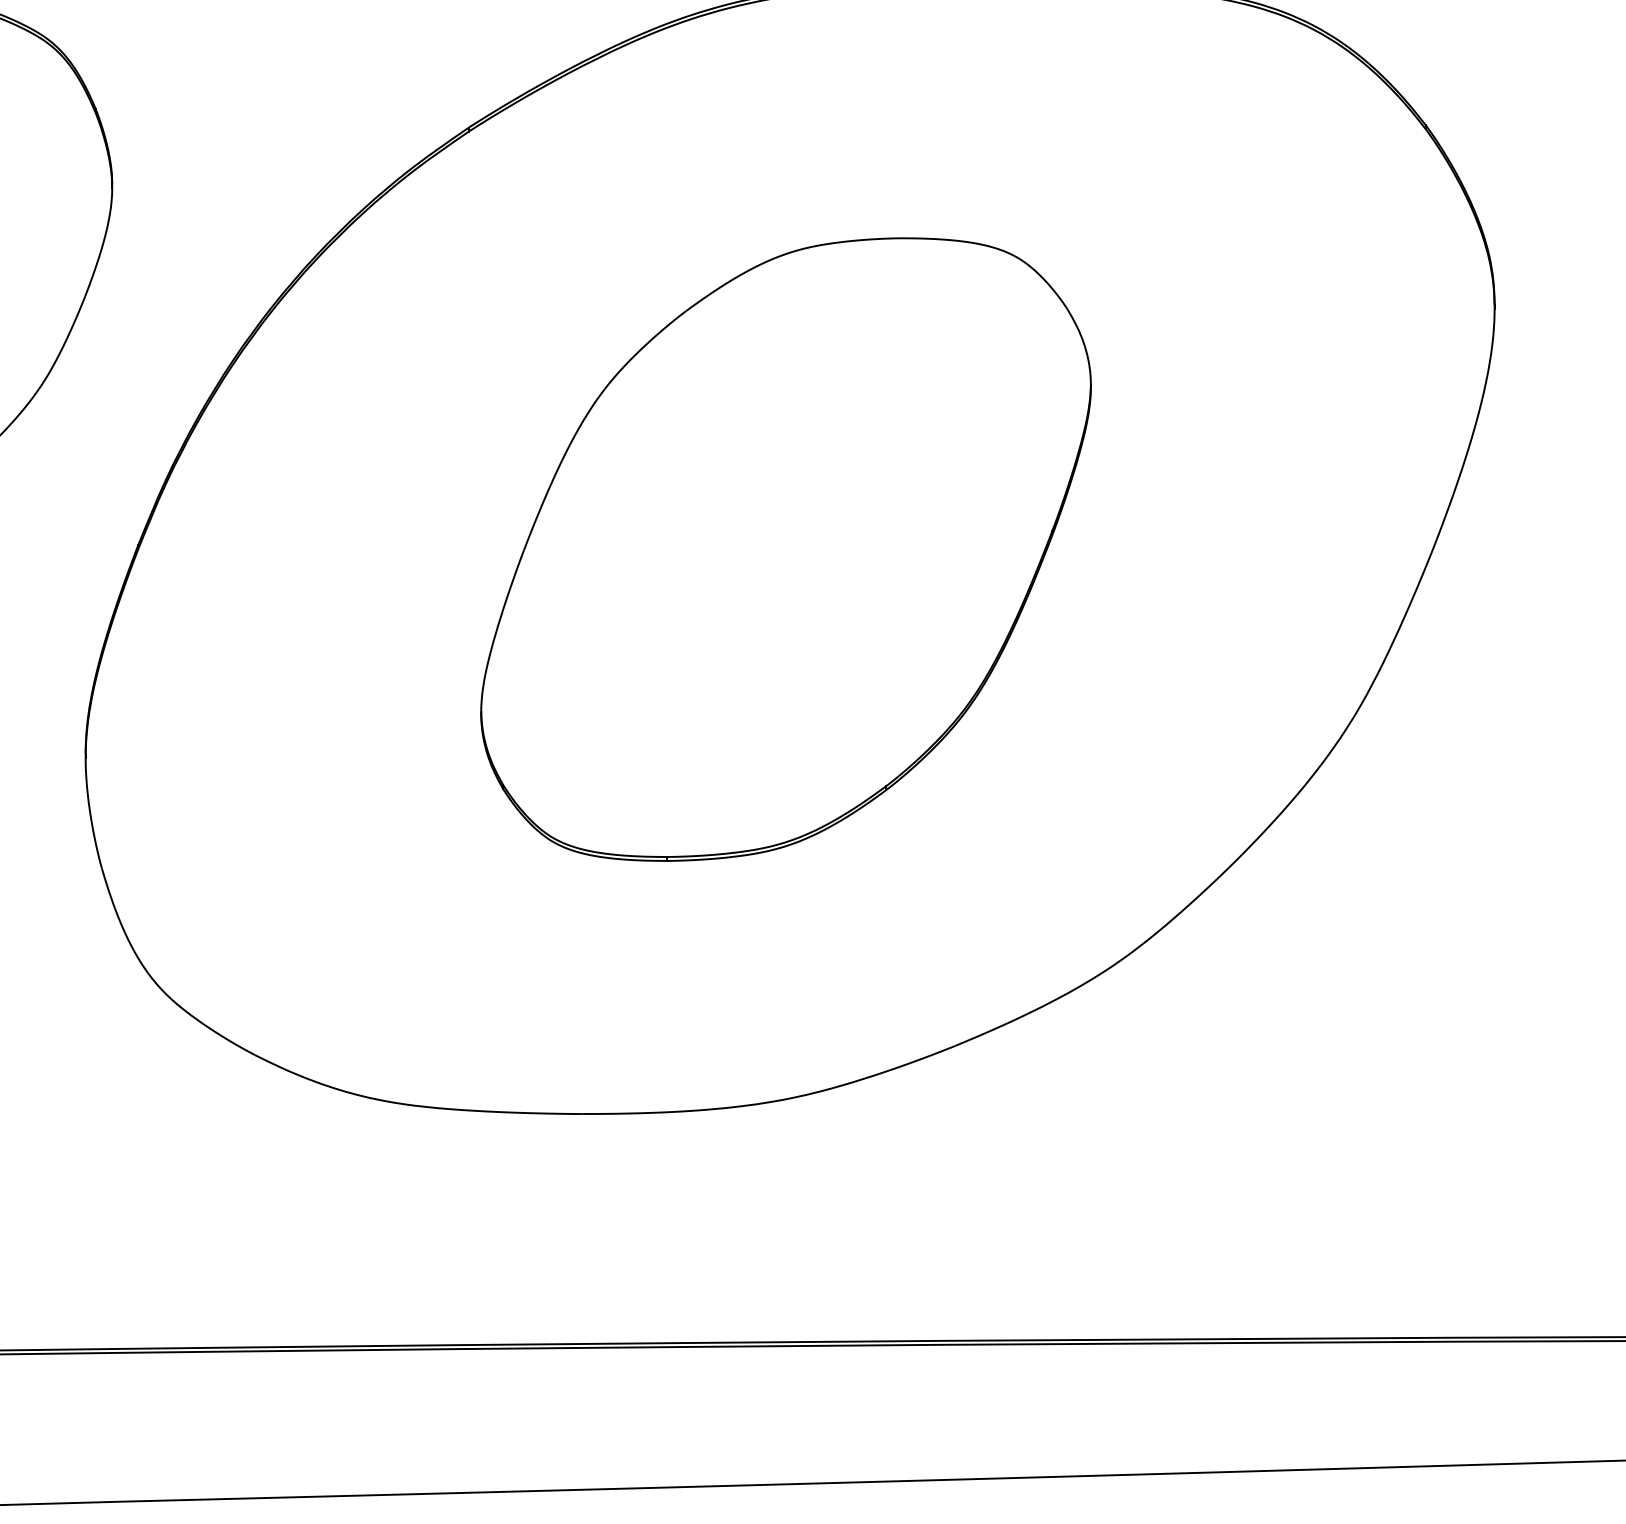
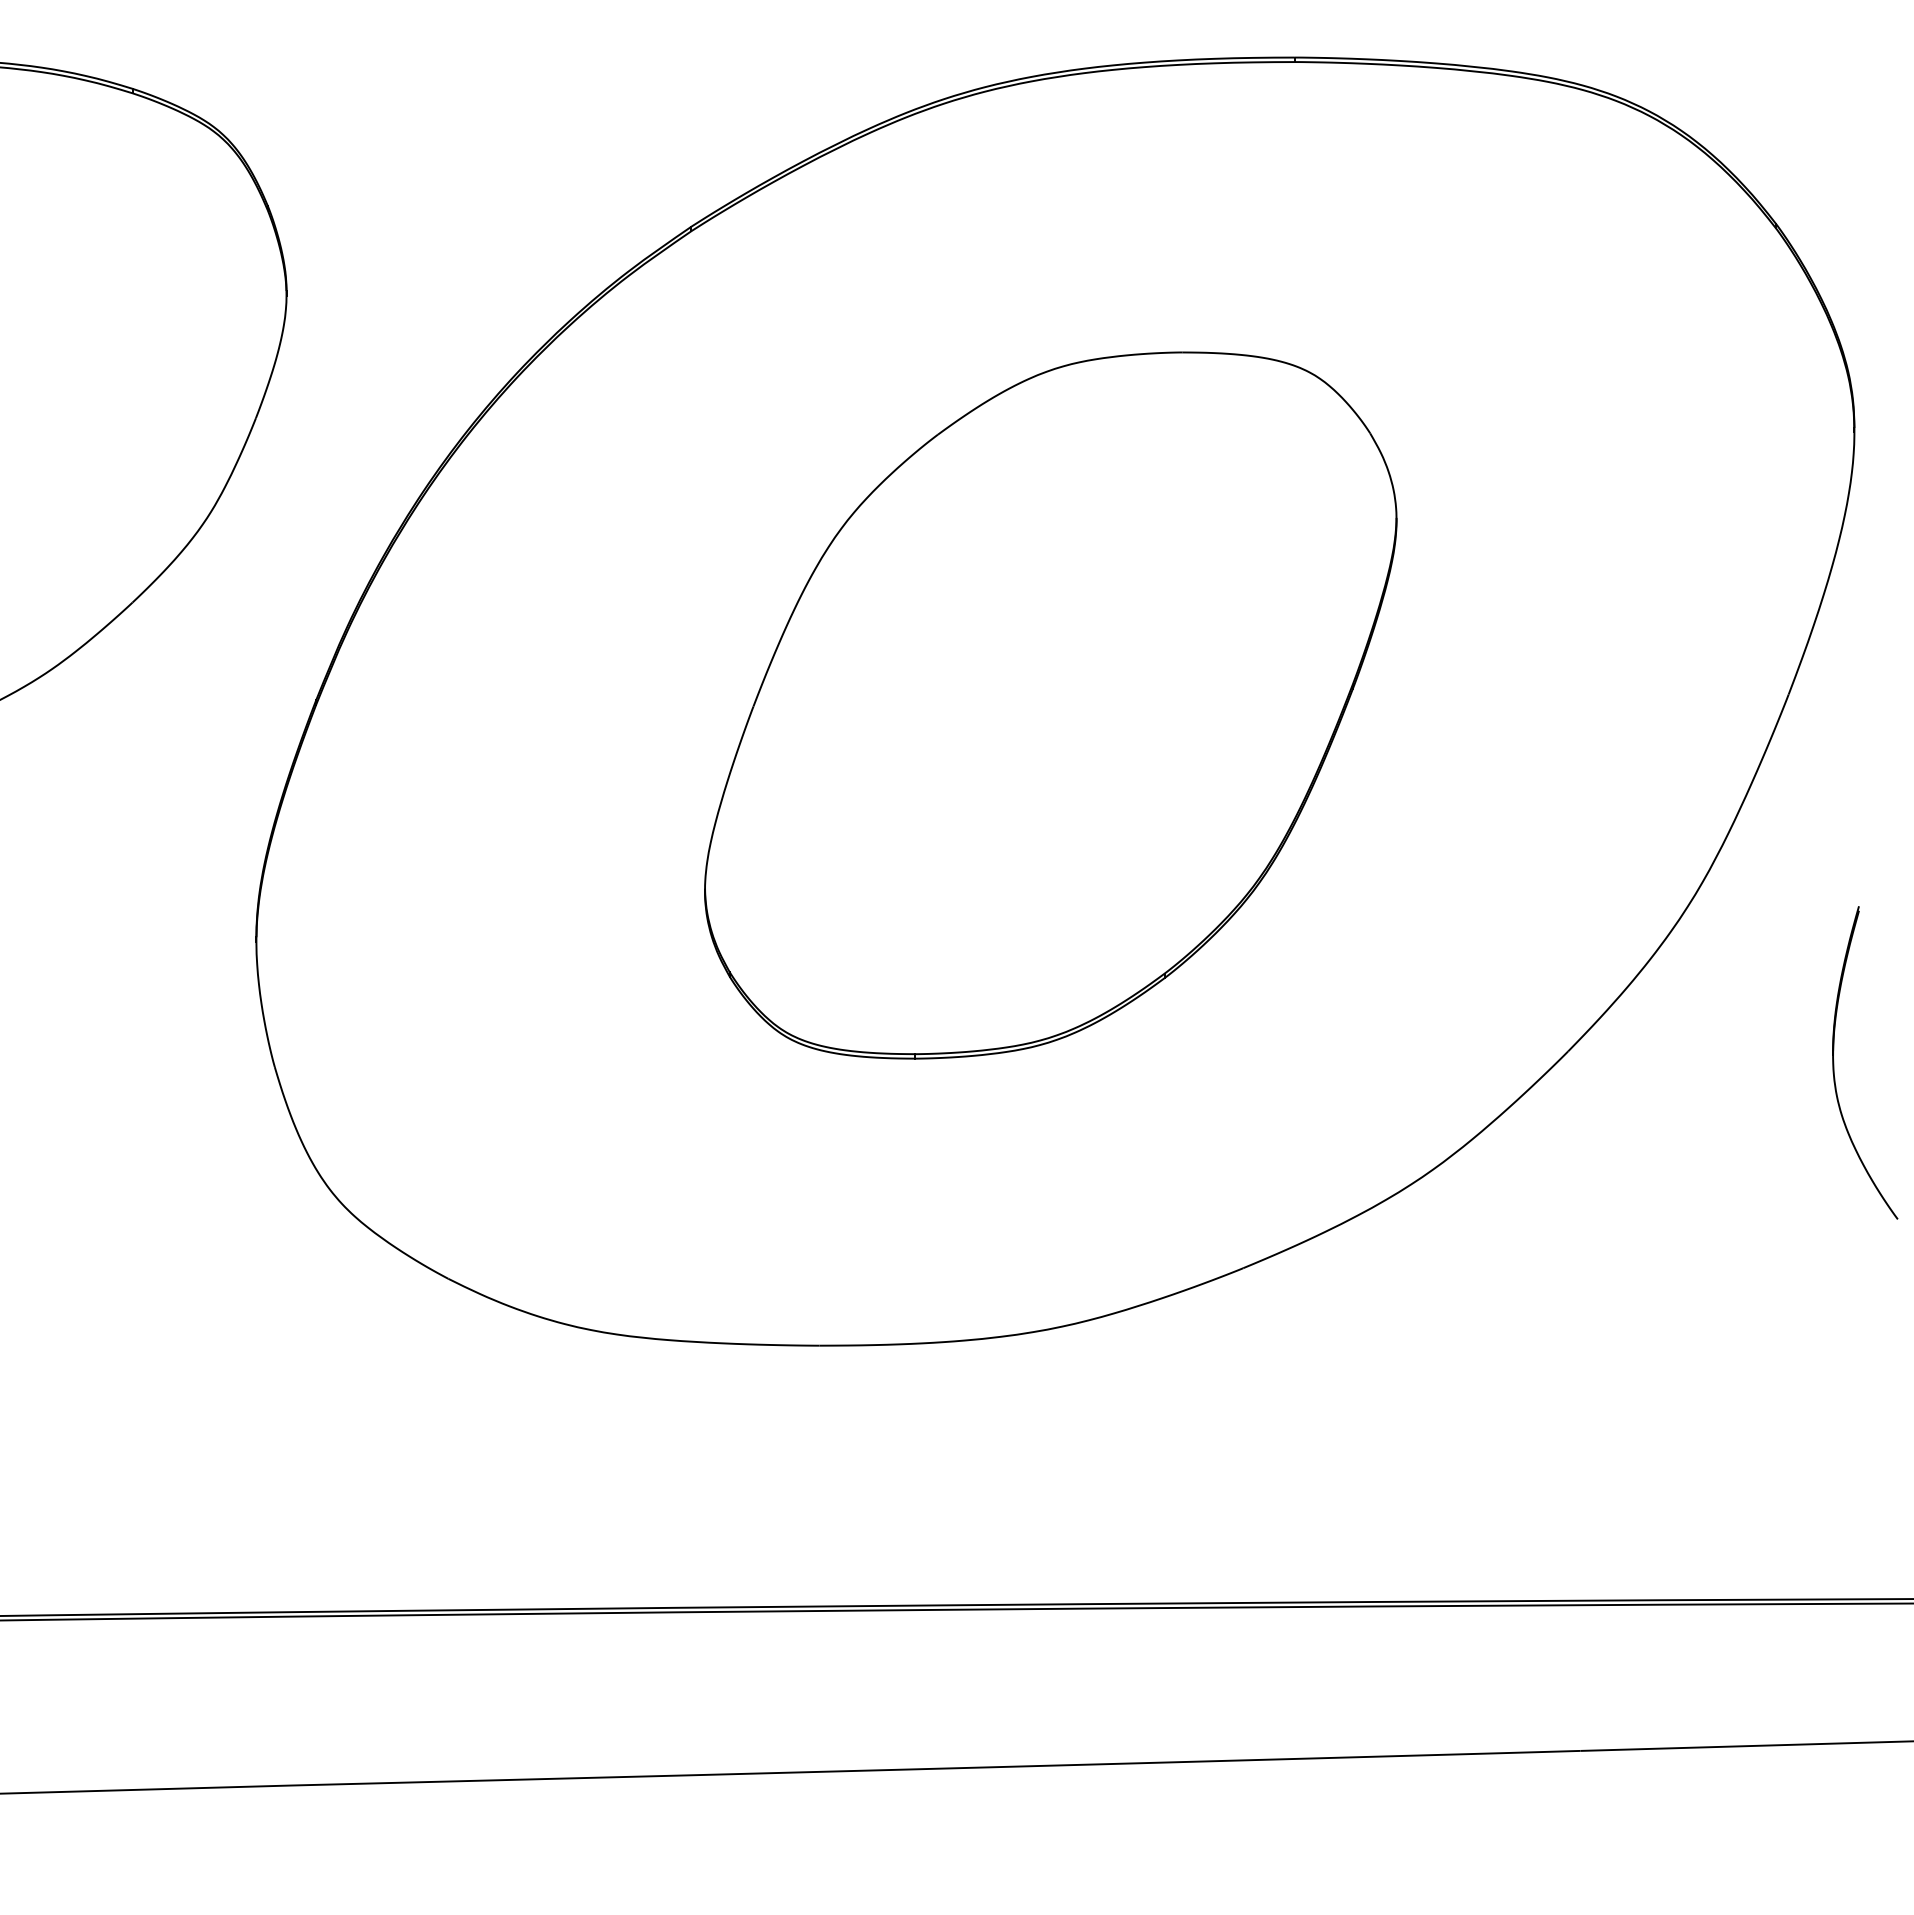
part: (1477, 864) -> (1834, 1062), added

